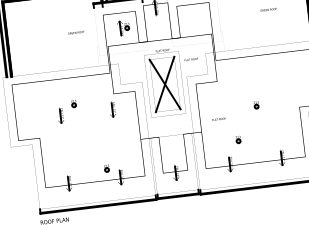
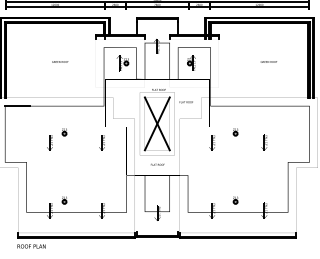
part: (191, 19) -> (191, 62), added
text: (76, 32) -> (60, 61), moved
line: (24, 83) -> (17, 106), added
part: (273, 90) -> (264, 142), added
part: (221, 96) -> (211, 142), added
part: (256, 105) -> (235, 132), moved
text: (218, 119) -> (157, 164), moved
part: (238, 139) -> (235, 200), moved
part: (106, 168) -> (64, 200), moved

